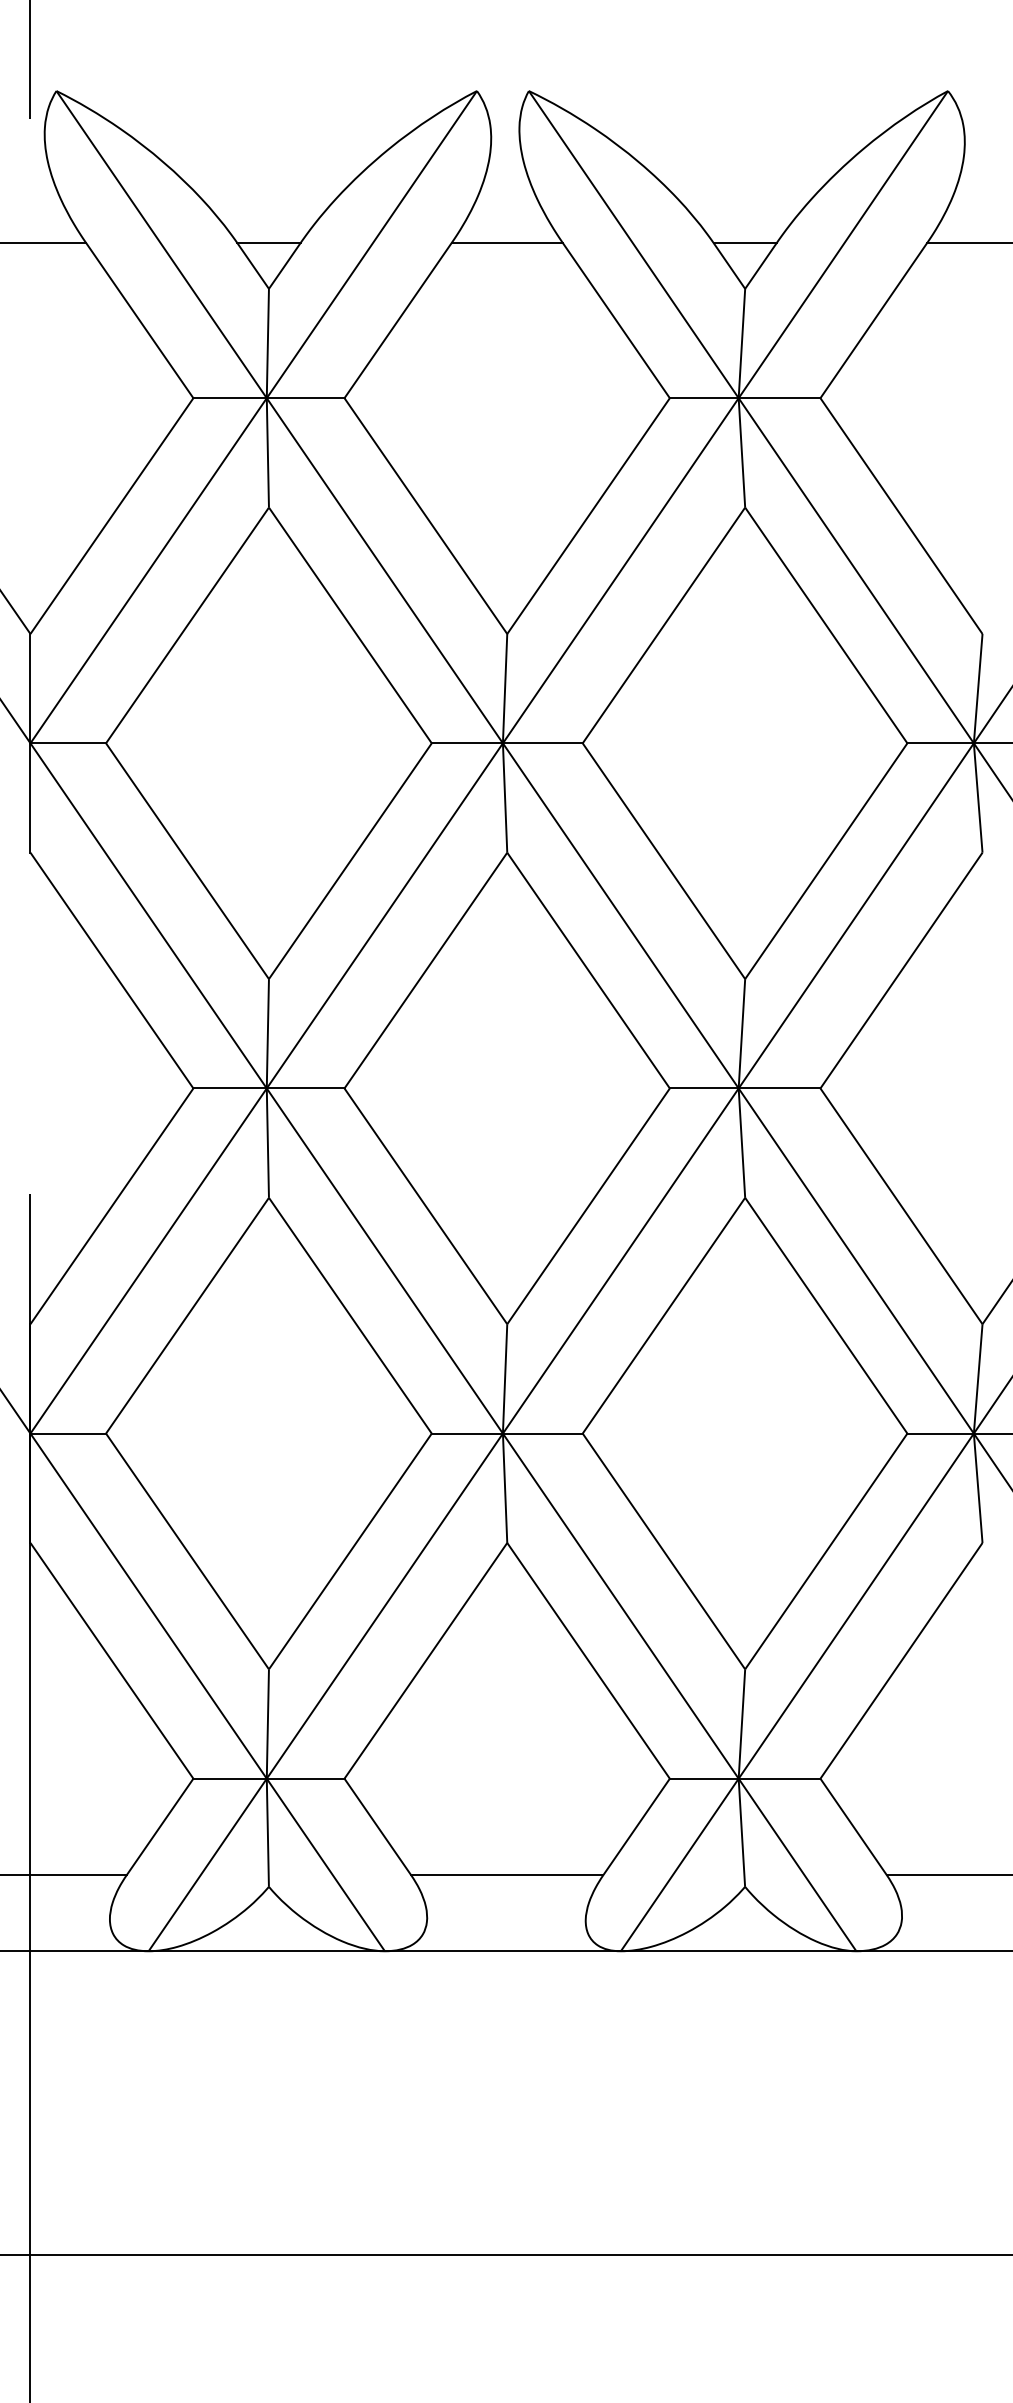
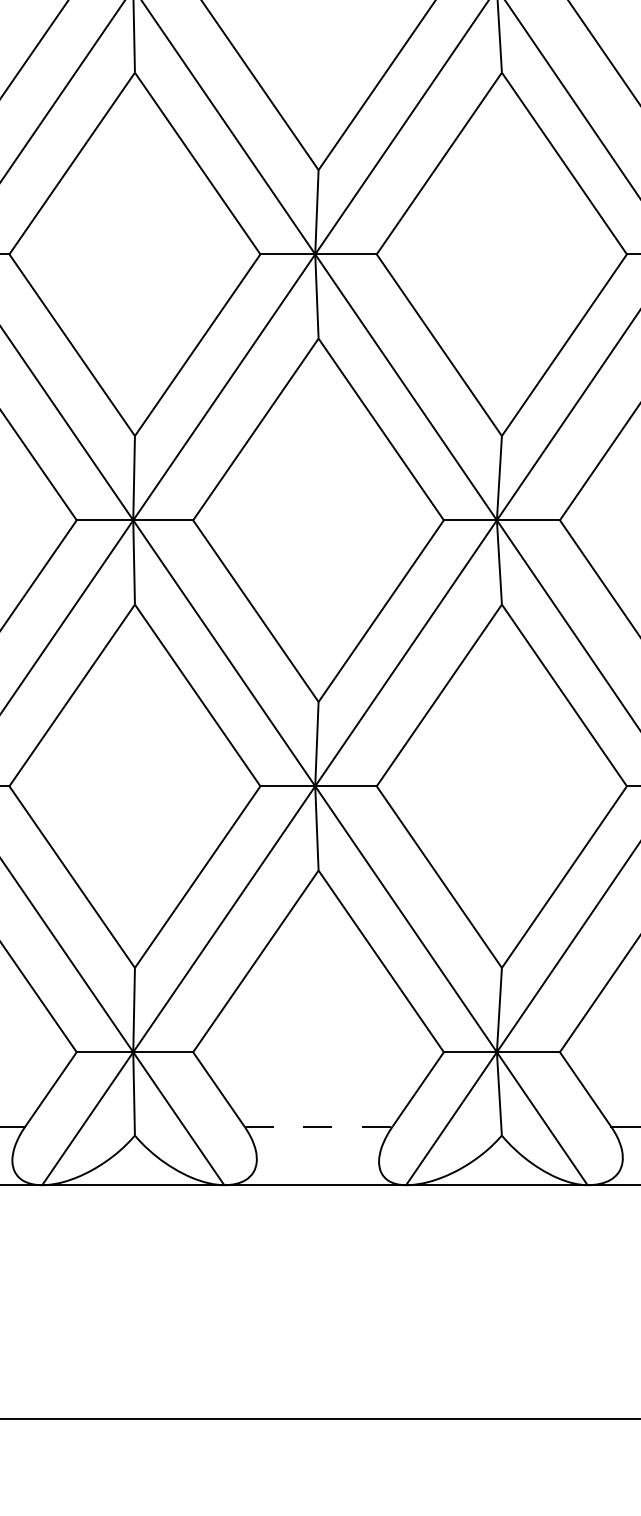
line: (507, 1875) -> (318, 1126), solid -> dashed

